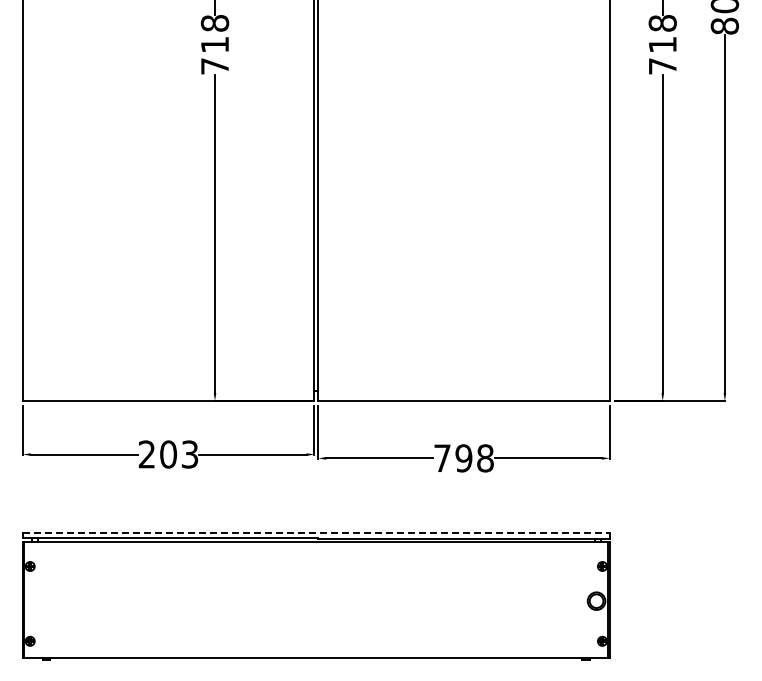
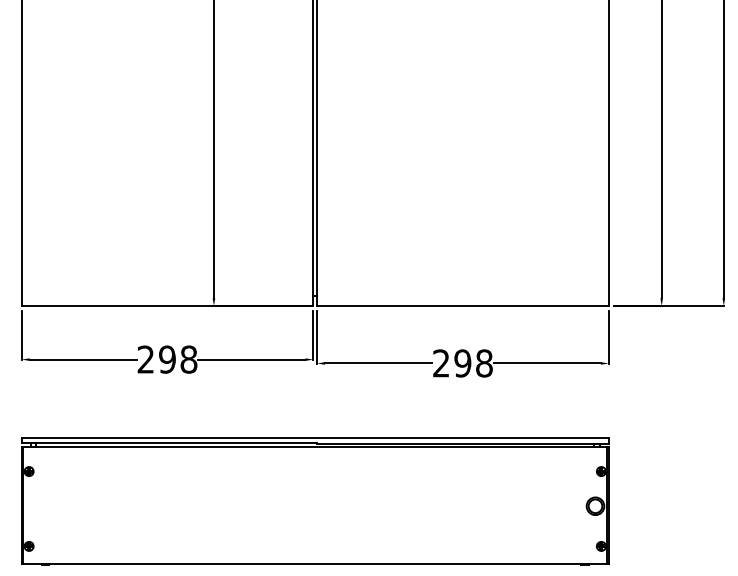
text: (179, 454) -> (178, 359), 203 -> 298
text: (442, 457) -> (441, 362), 798 -> 298
line: (316, 533) -> (315, 438), dashed -> solid

